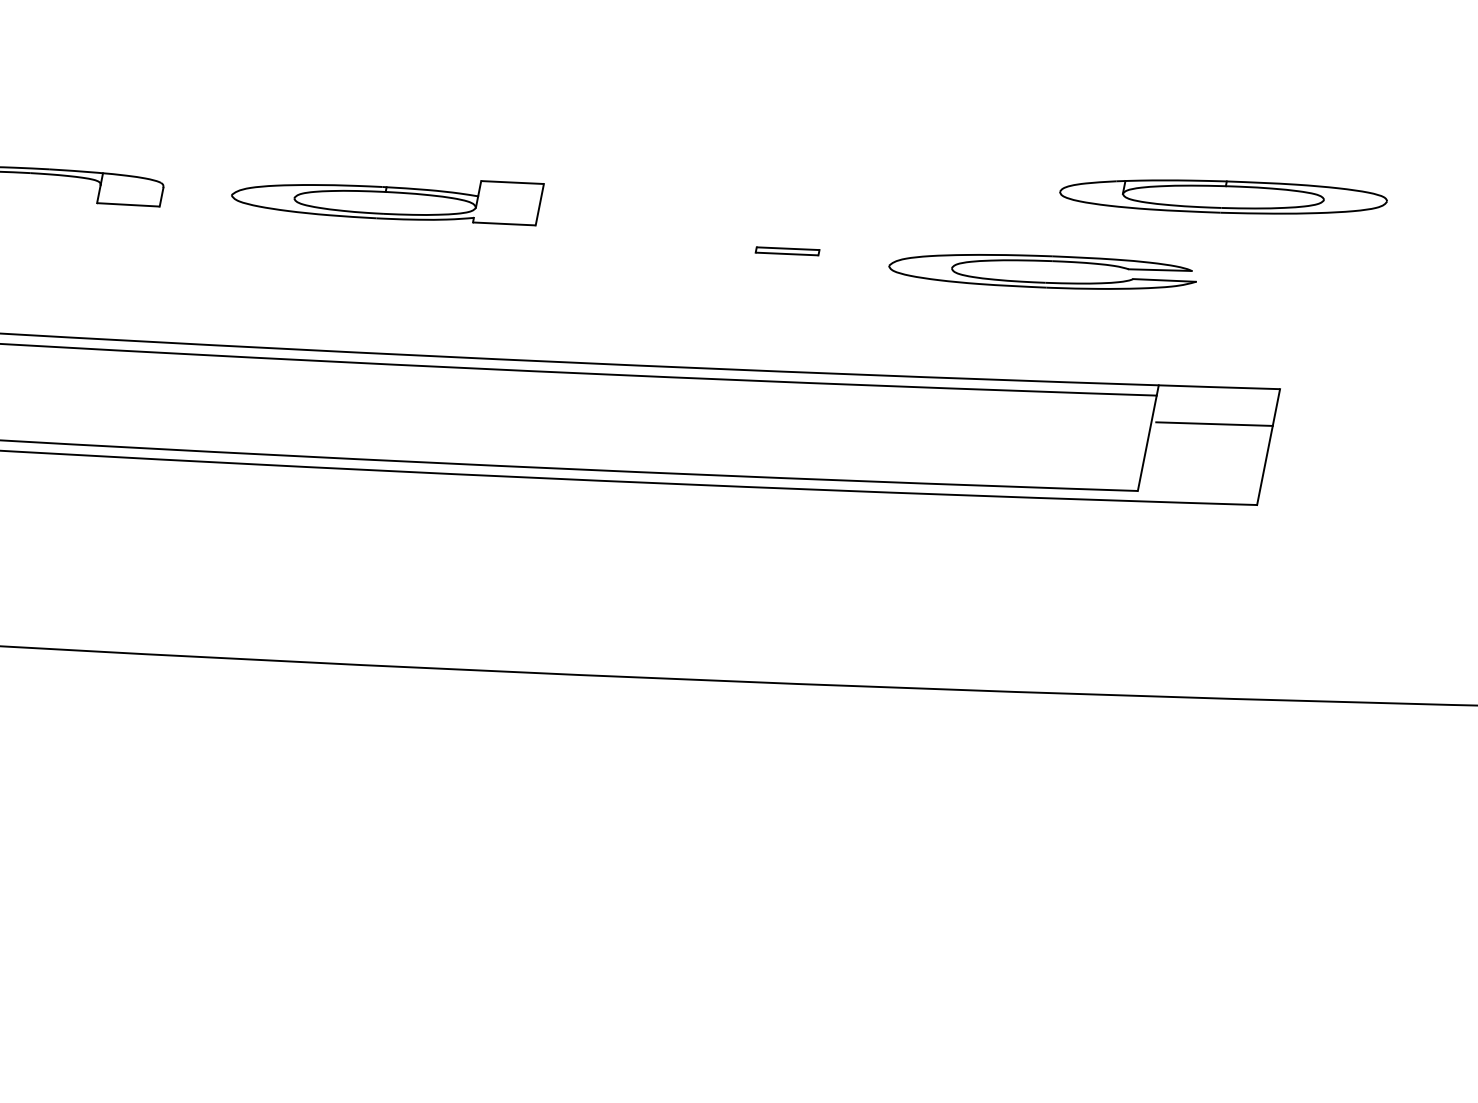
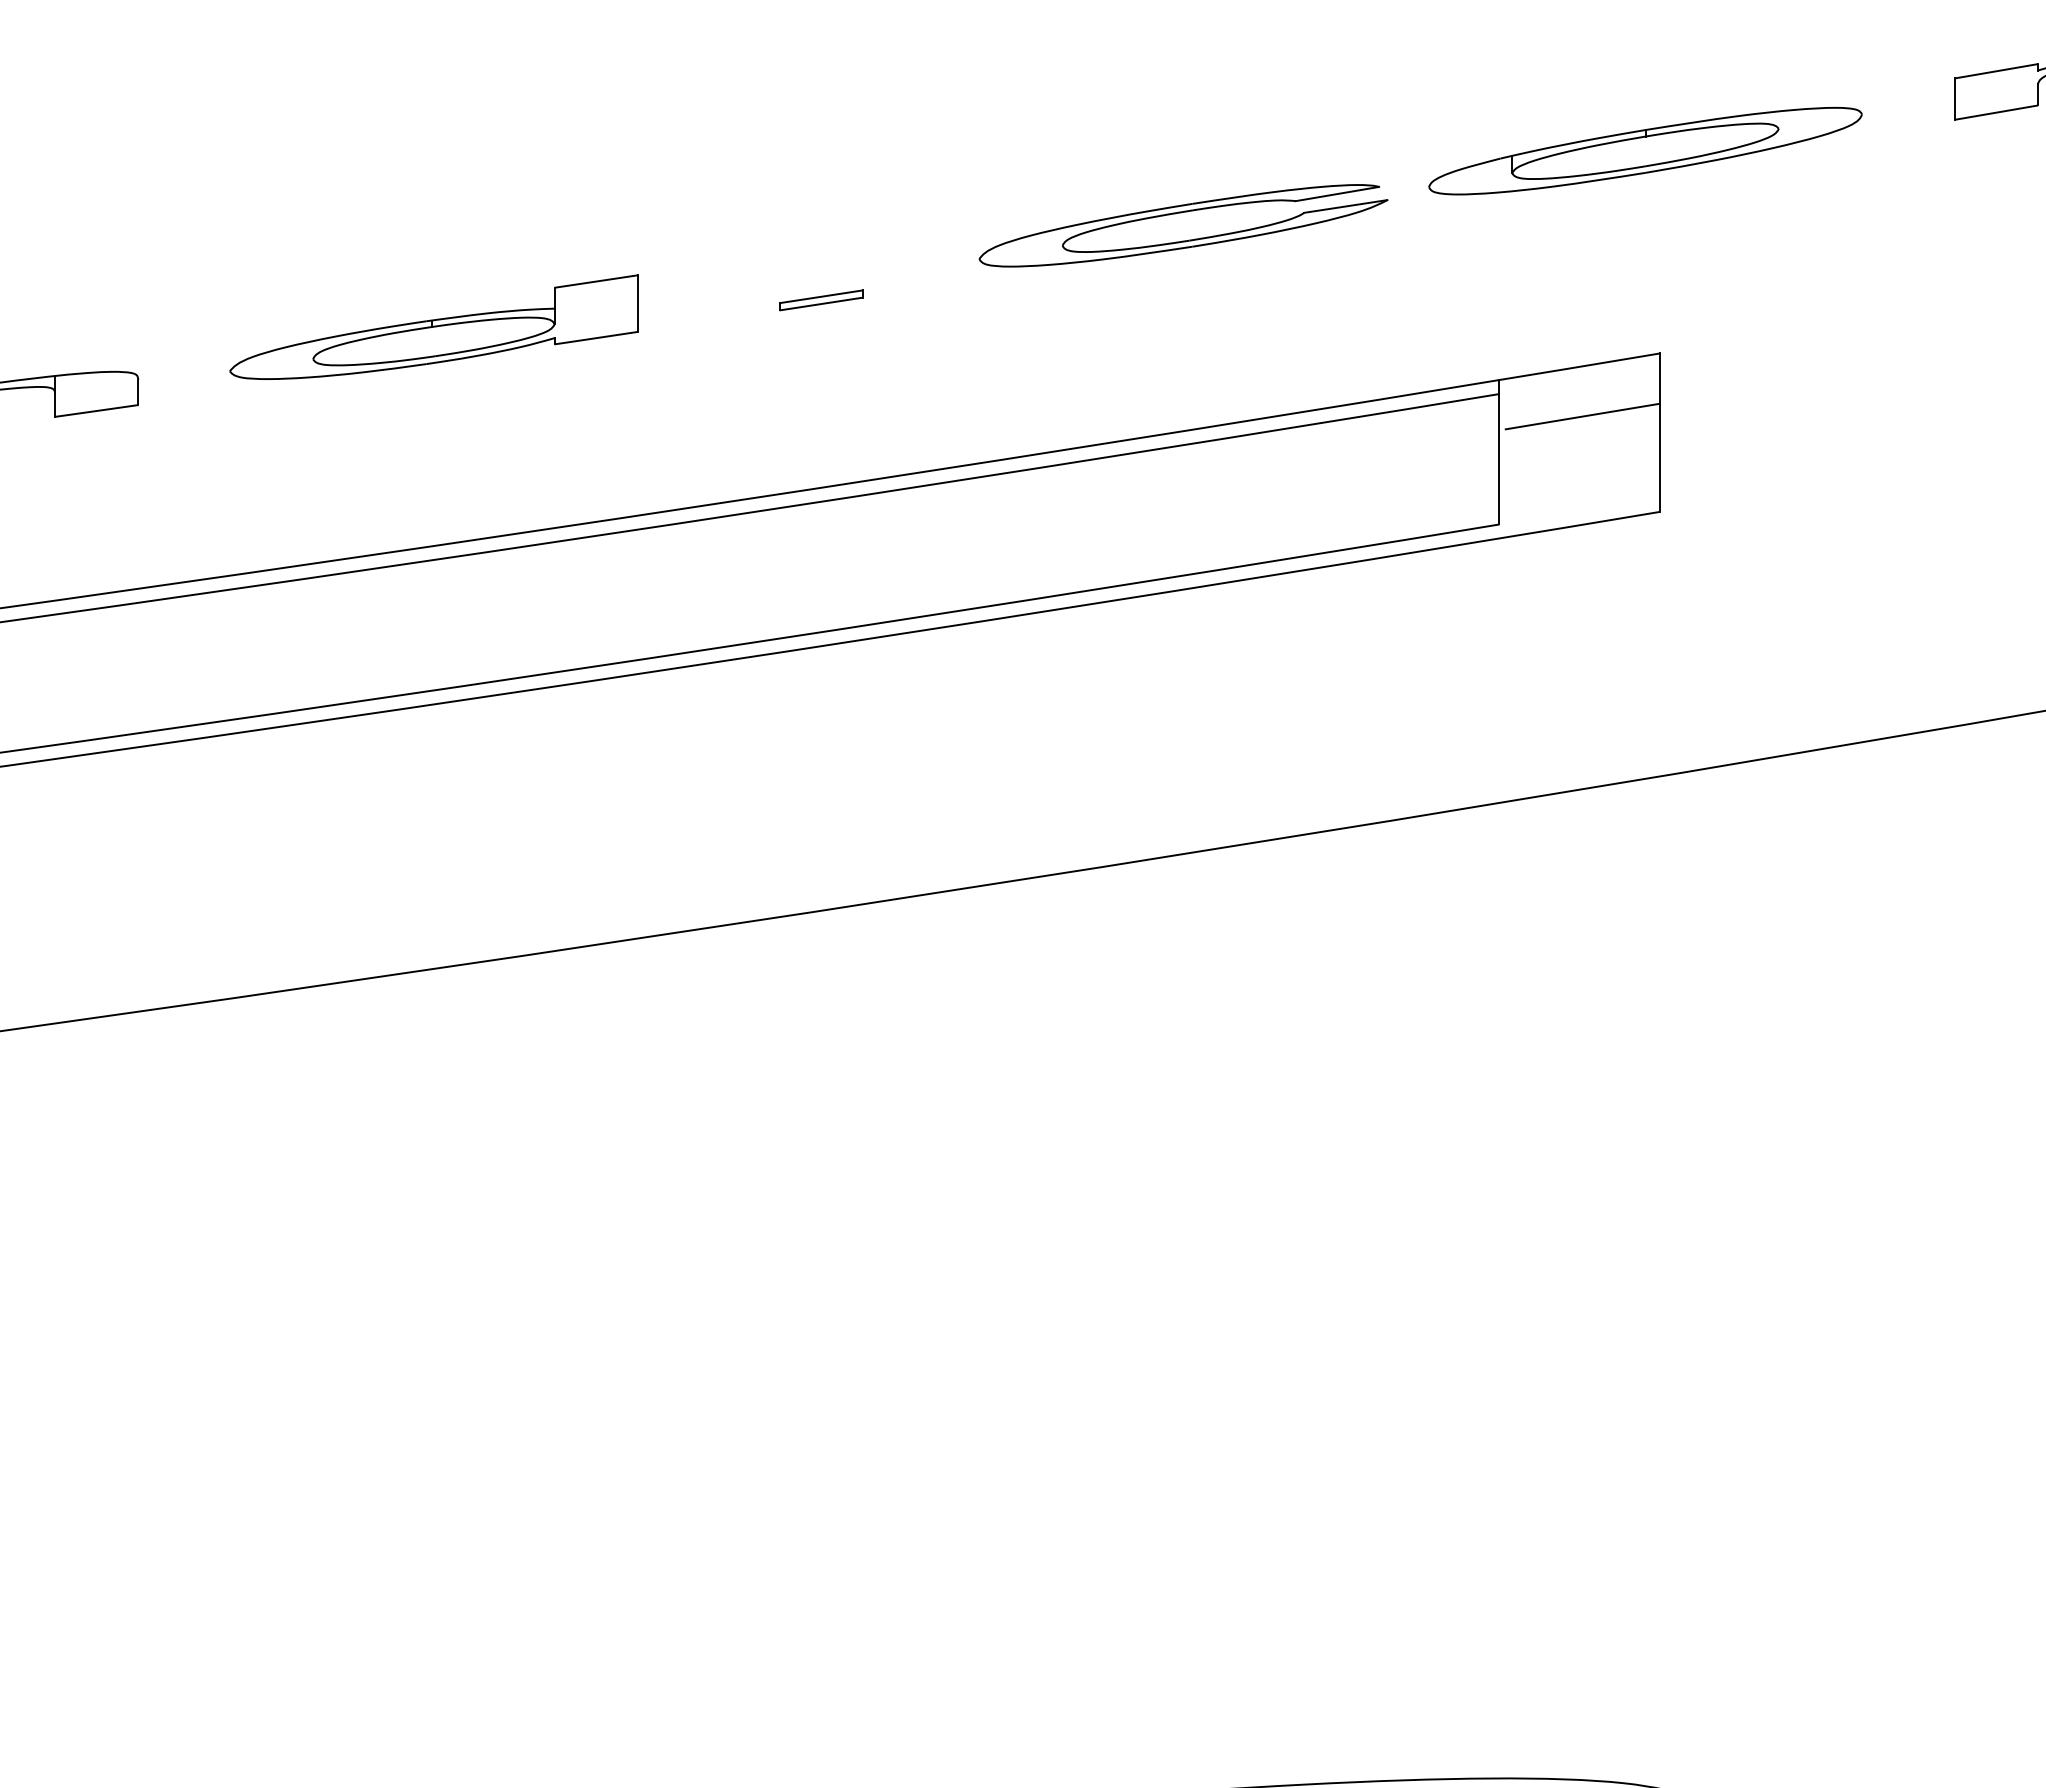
part: (1223, 196) -> (1645, 150), moved
part: (787, 251) -> (821, 300), moved
part: (1043, 261) -> (1181, 213), moved

